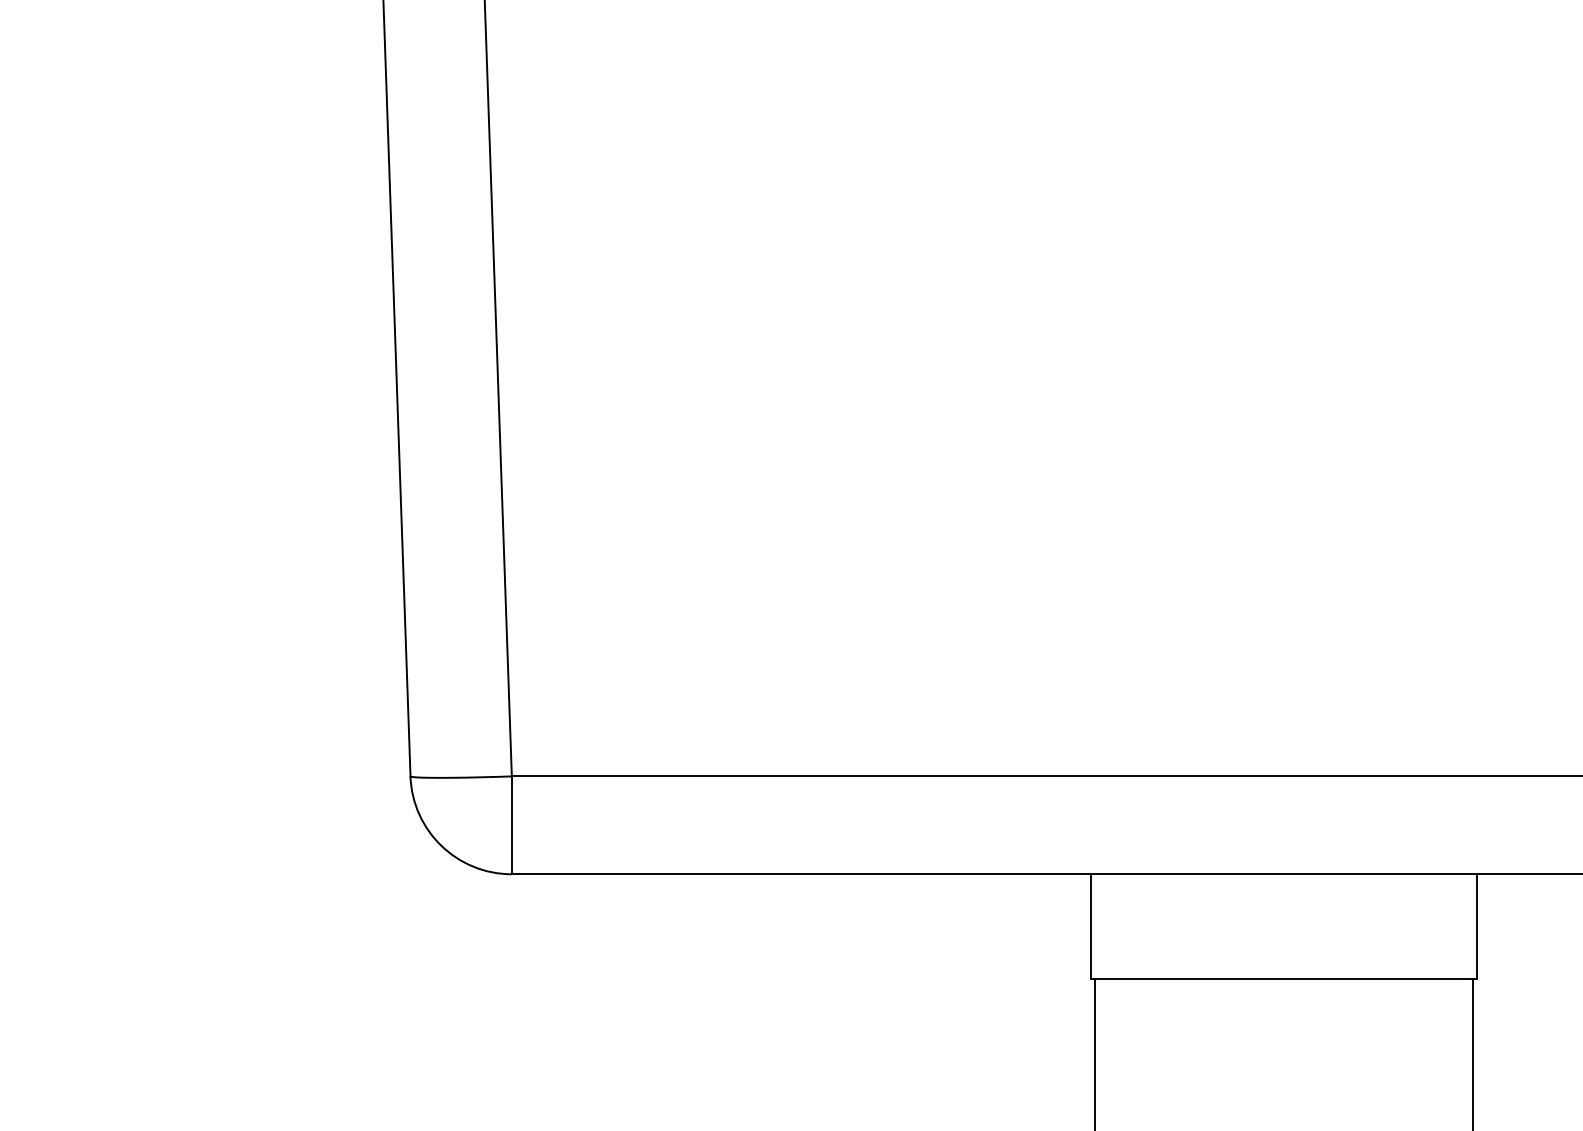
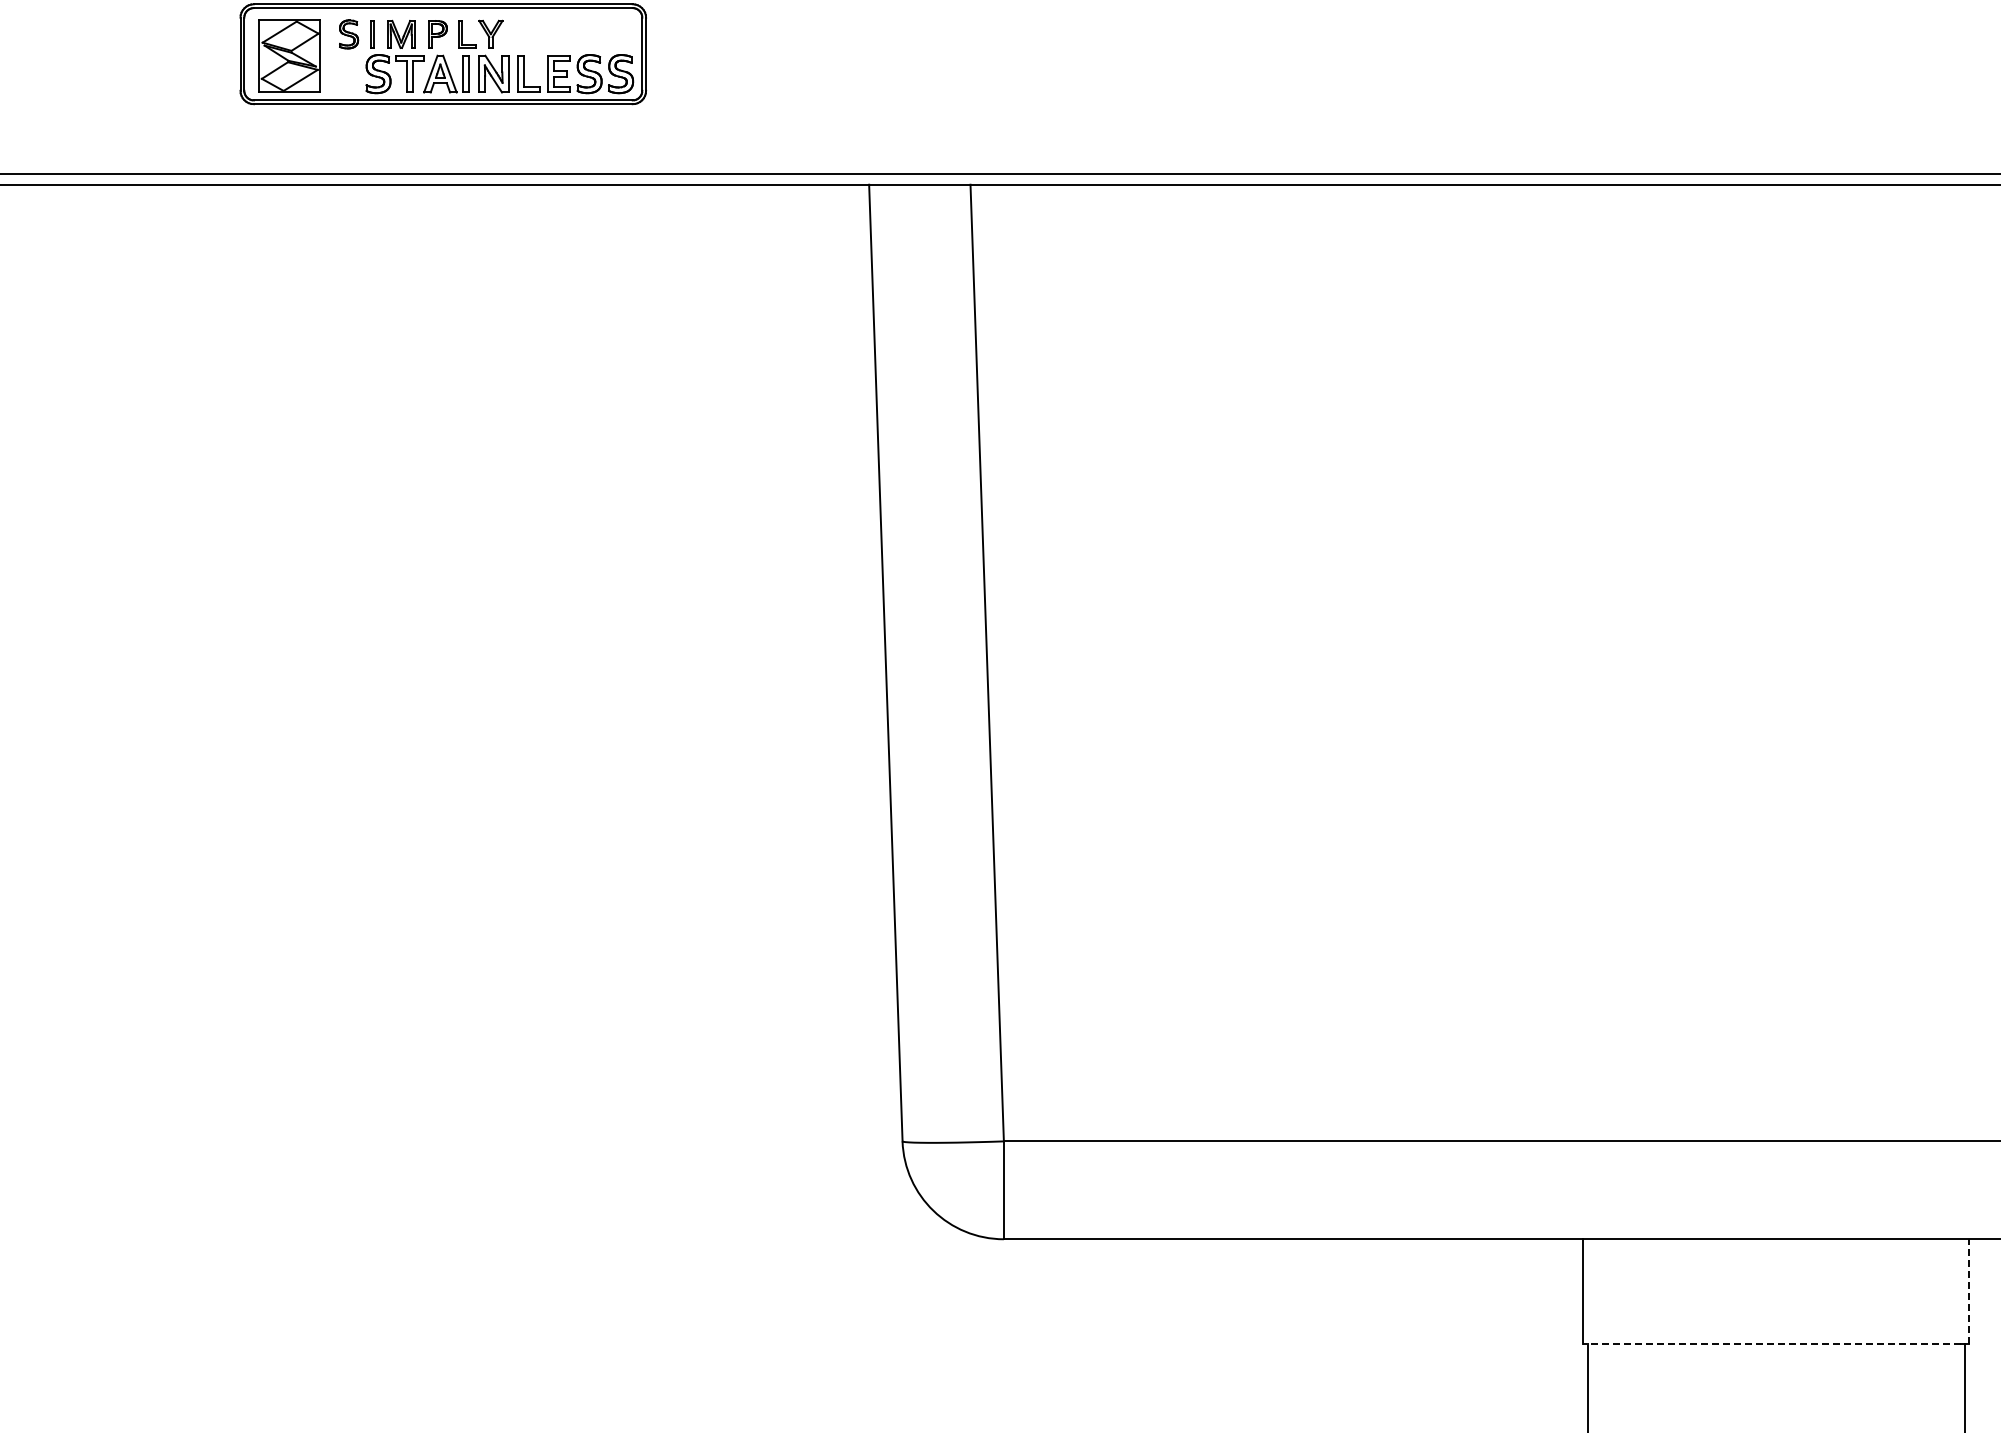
line: (1476, 926) -> (1968, 1291), solid -> dashed
line: (1279, 978) -> (1771, 1343), solid -> dashed

